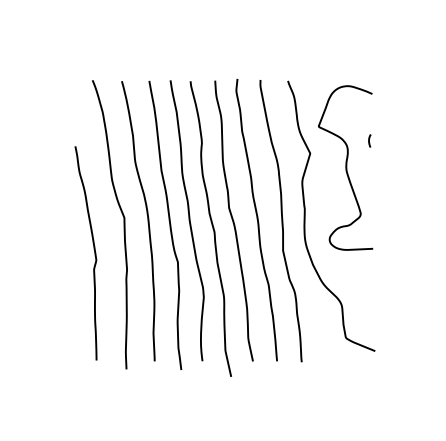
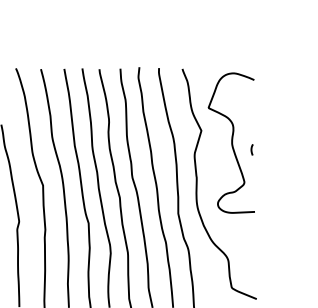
curve: (369, 140) -> (251, 149), moved

